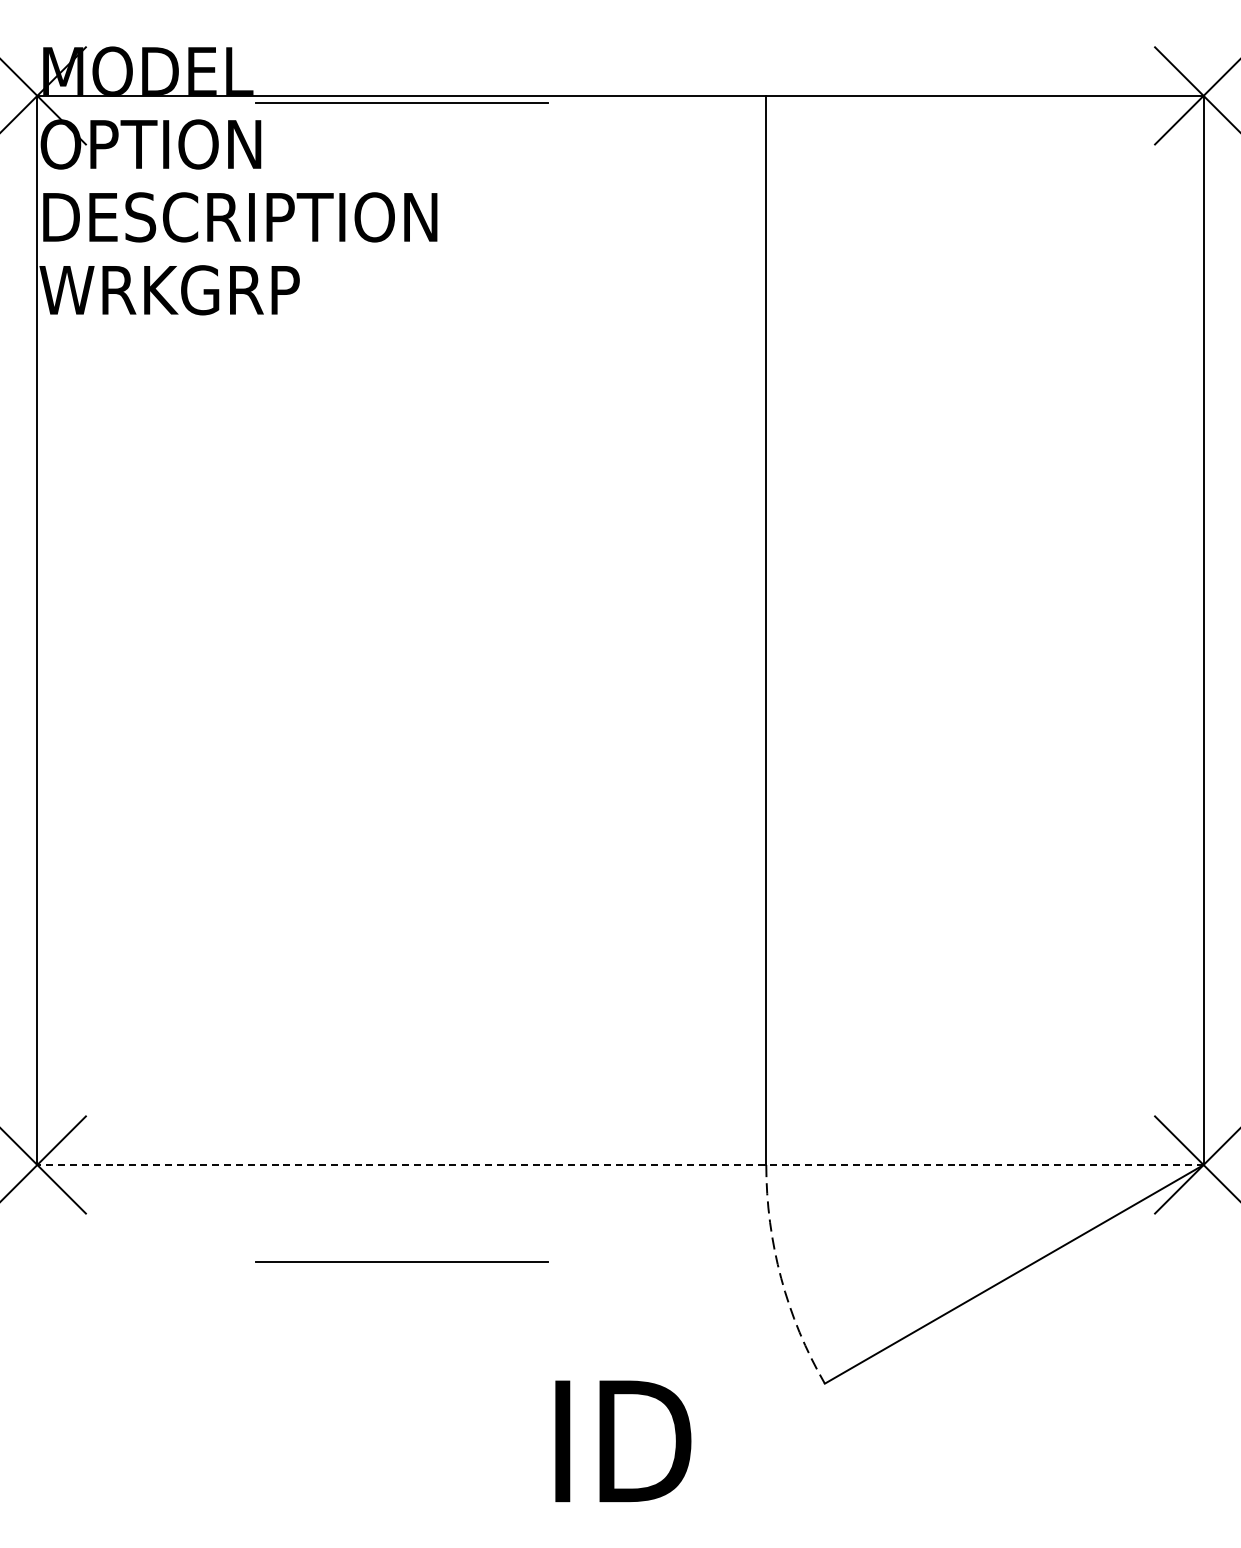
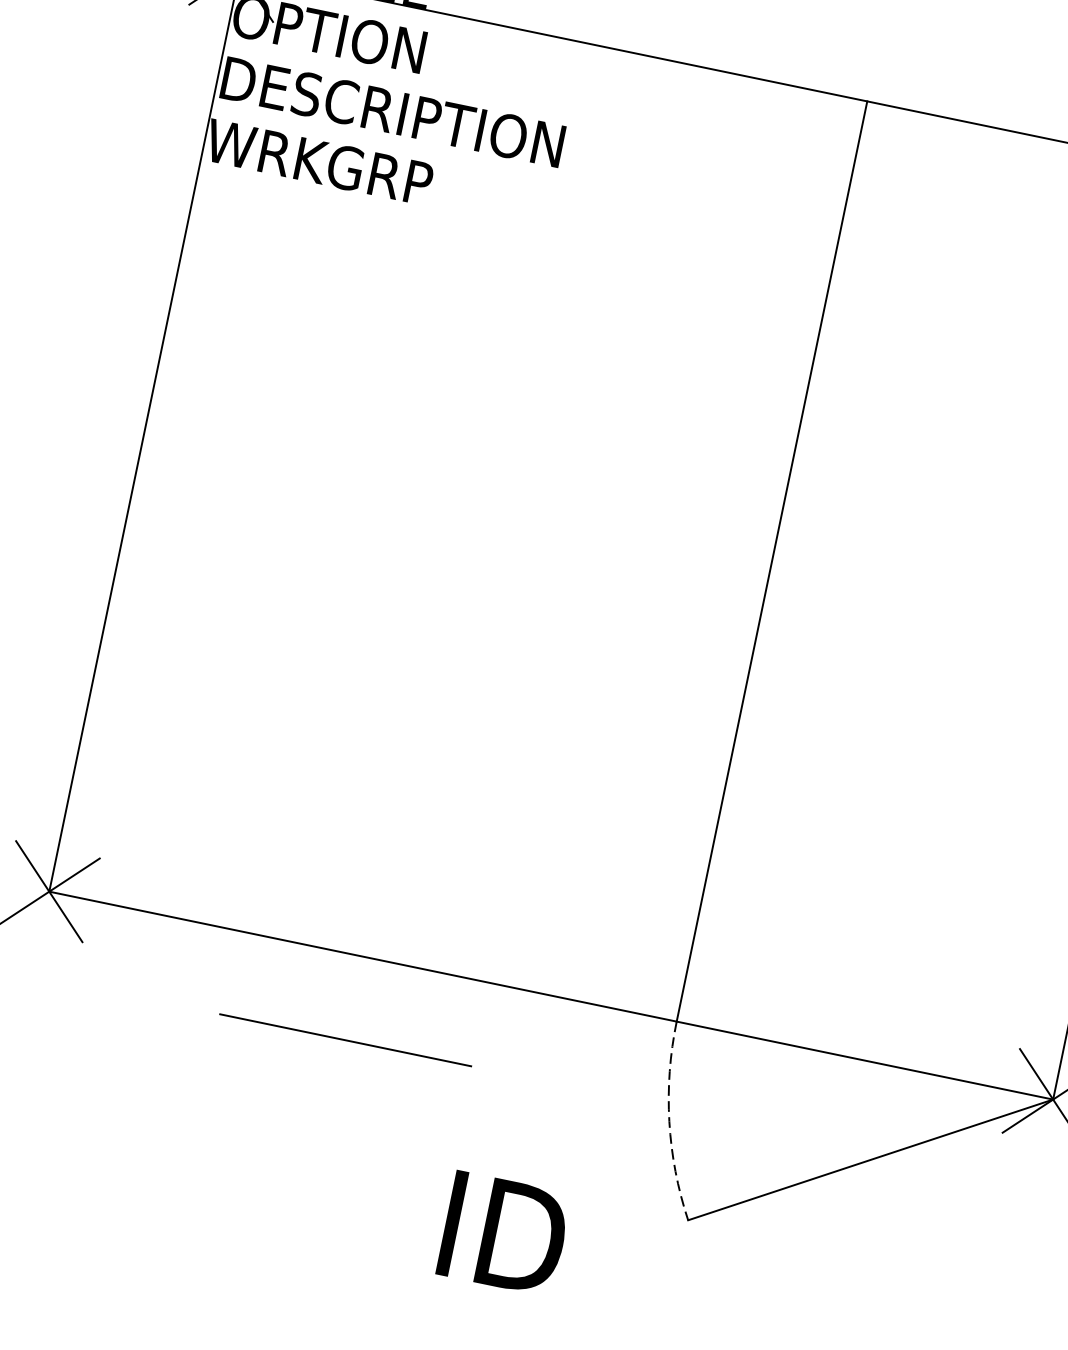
line: (401, 102) -> (552, 42), removed
line: (620, 1164) -> (551, 995), dashed -> solid

